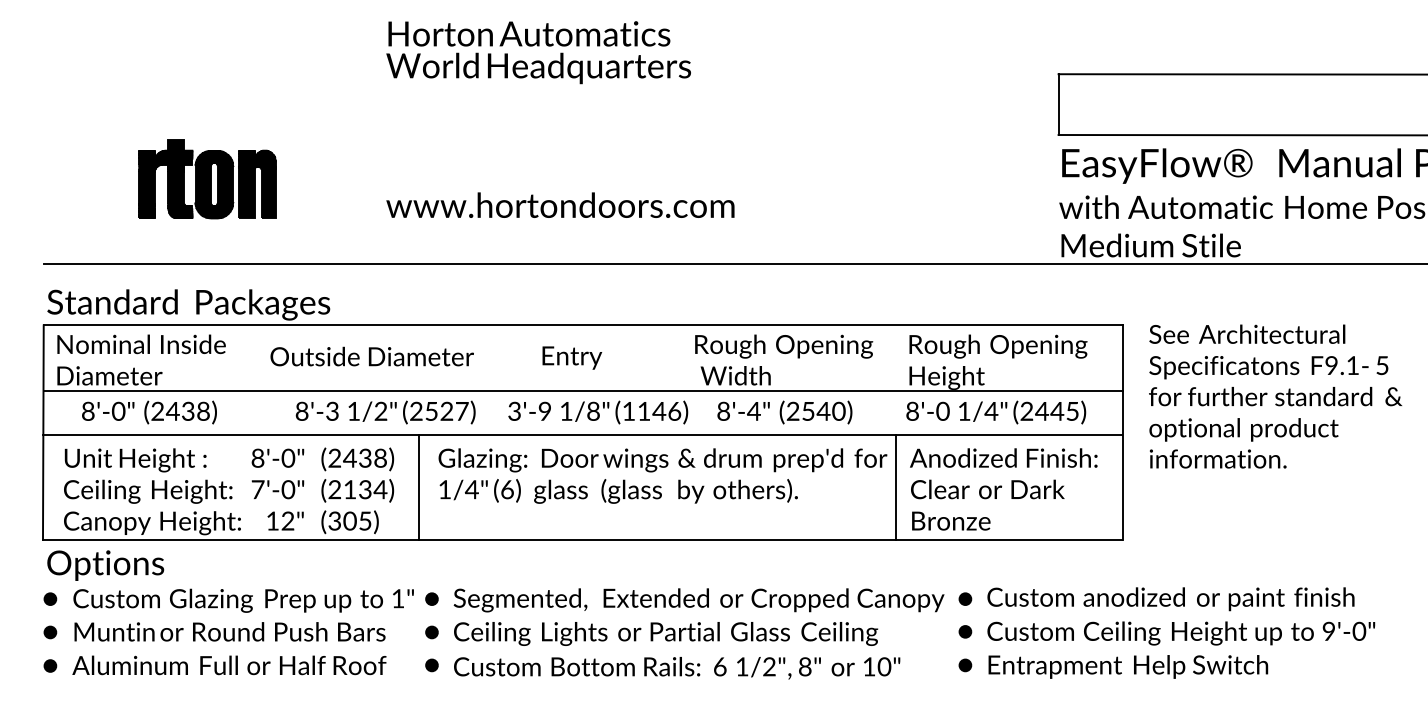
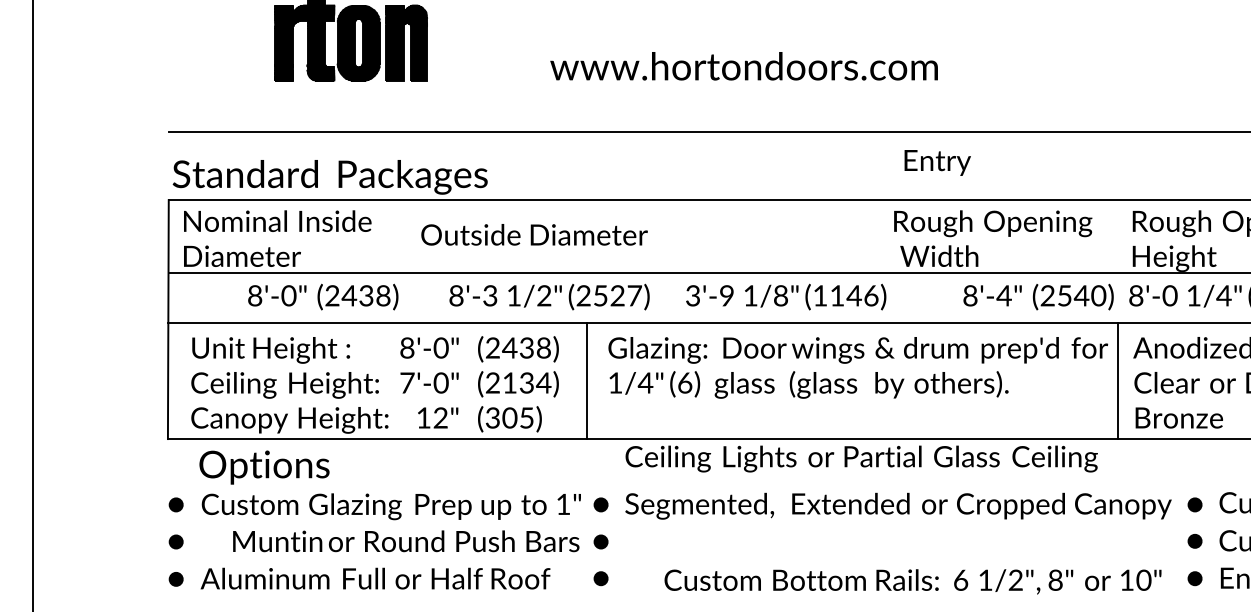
text: (572, 357) -> (937, 162), moved
text: (149, 412) -> (323, 297), moved
text: (784, 412) -> (1038, 297), moved
text: (105, 565) -> (264, 467), moved
text: (229, 631) -> (405, 540), moved
text: (666, 633) -> (862, 458), moved
text: (677, 668) -> (913, 582), moved

